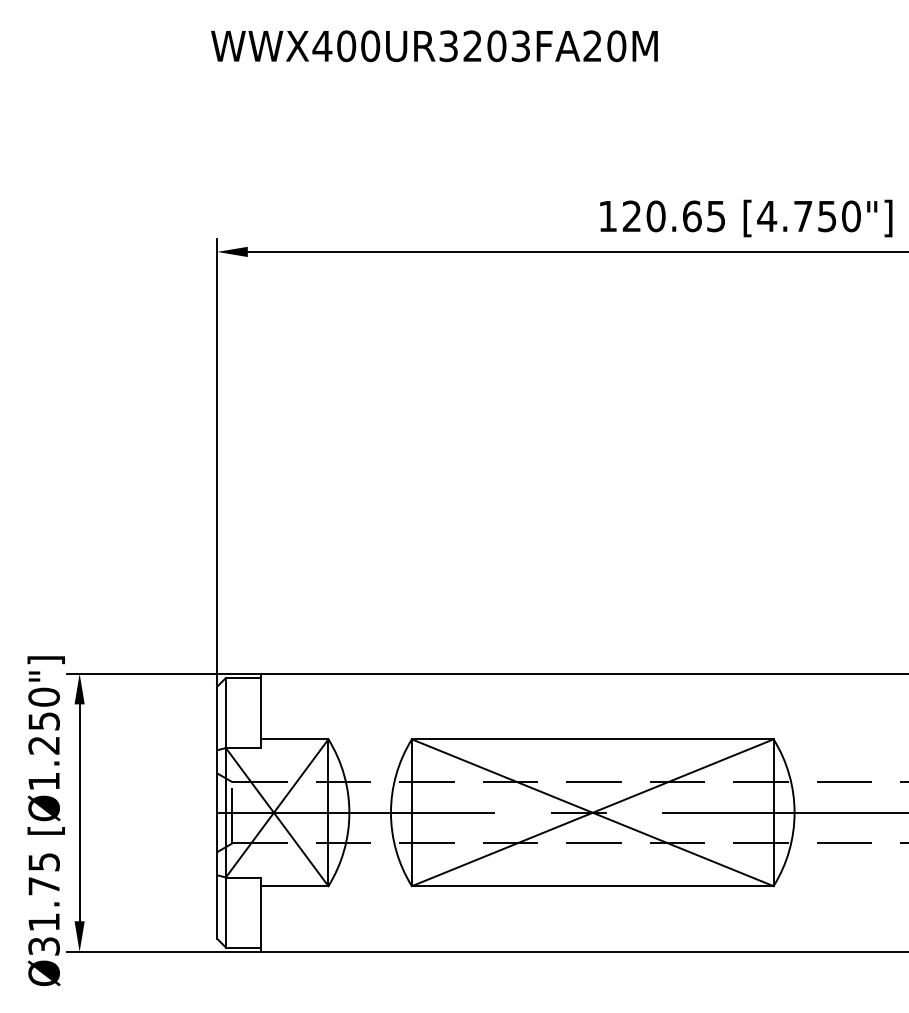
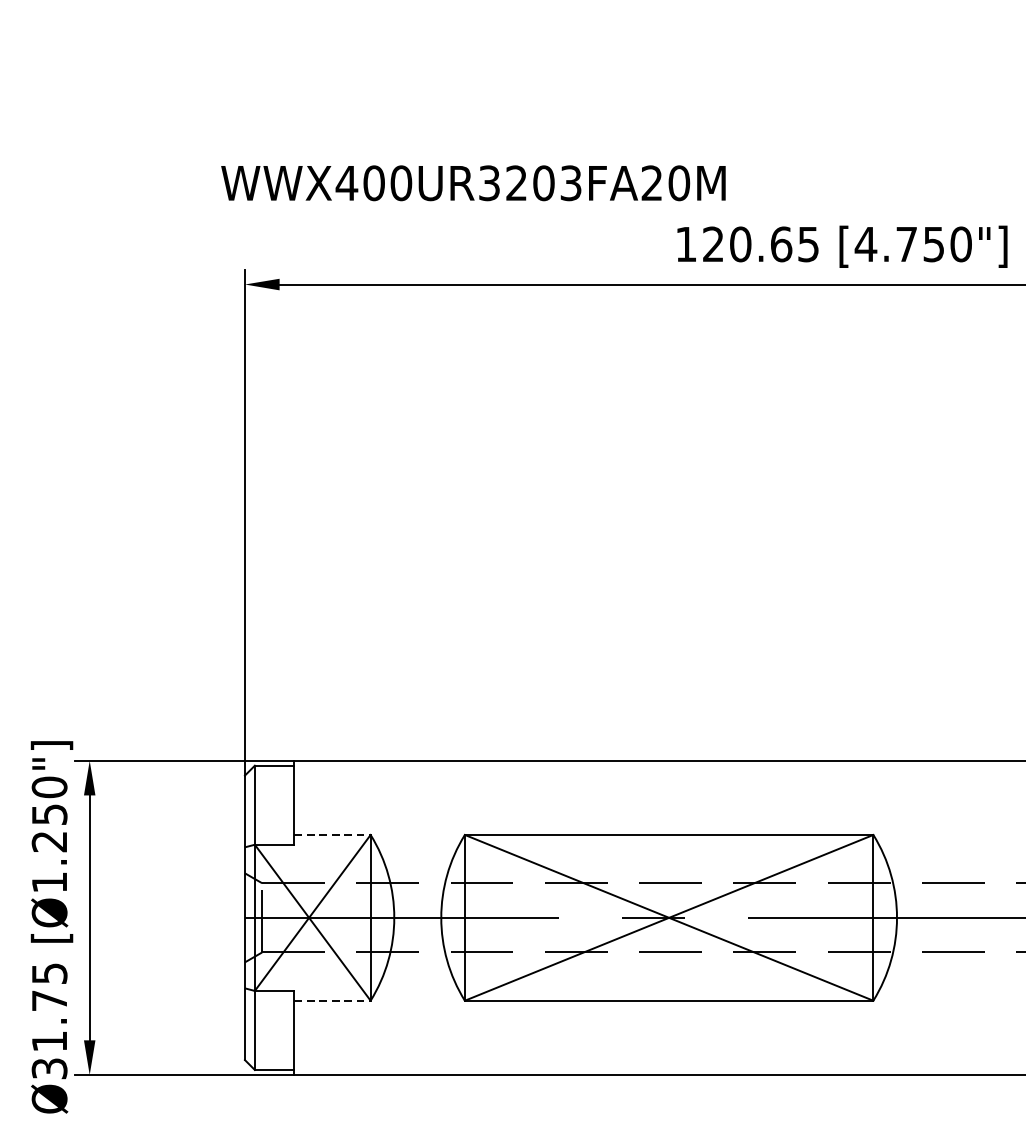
text: (434, 46) -> (473, 183), moved
line: (294, 739) -> (332, 835), solid -> dashed
line: (294, 886) -> (332, 1001), solid -> dashed

